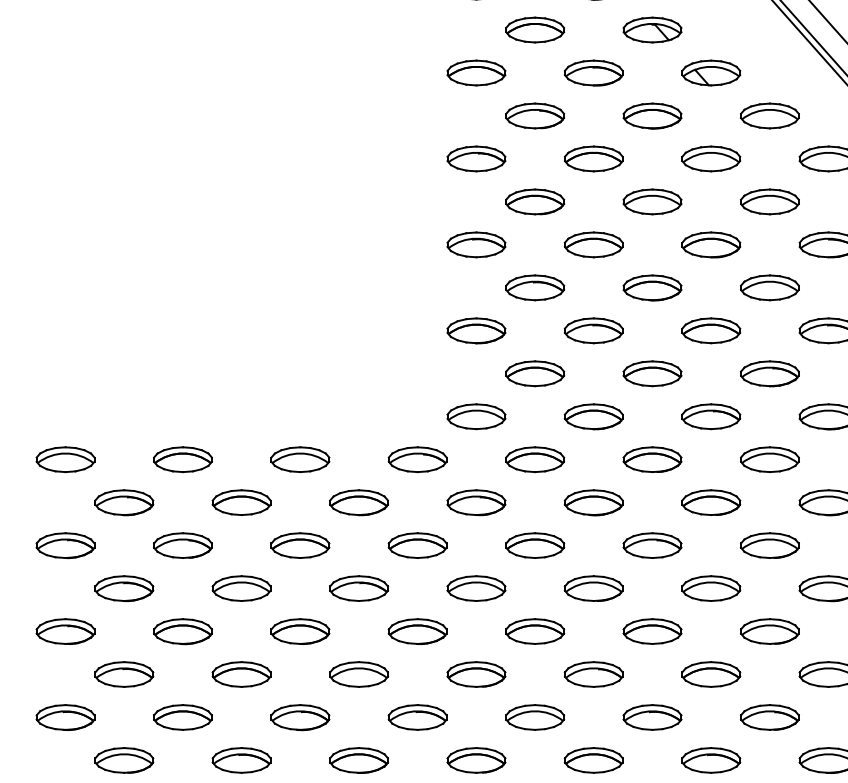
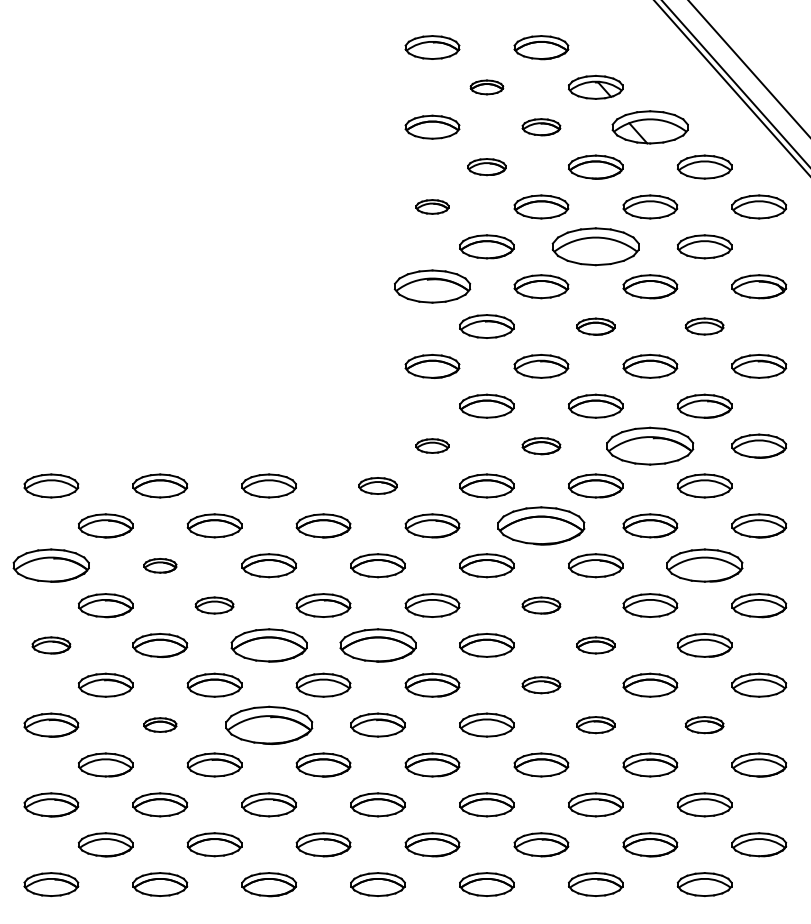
part: (534, 30) -> (486, 87), size x0.6
part: (593, 72) -> (541, 126), size x0.7
part: (711, 72) -> (650, 126), size x1.4
part: (534, 115) -> (486, 166), size x0.7
part: (476, 158) -> (432, 206), size x0.6
part: (652, 201) -> (595, 246), size x1.6
part: (476, 244) -> (432, 286), size x1.4
part: (652, 287) -> (595, 326), size x0.7
part: (769, 287) -> (704, 326), size x0.7
part: (476, 416) -> (432, 445), size x0.6
part: (593, 416) -> (541, 445), size x0.7
part: (711, 416) -> (650, 445), size x1.6
part: (417, 459) -> (377, 485), size x0.7
part: (593, 502) -> (541, 525), size x1.6
part: (65, 545) -> (51, 565), size x1.4
part: (183, 545) -> (160, 565), size x0.6
part: (769, 545) -> (704, 565), size x1.4
part: (241, 588) -> (214, 605), size x0.7
part: (593, 588) -> (541, 605), size x0.7
part: (65, 631) -> (51, 645), size x0.7
part: (299, 631) -> (268, 645), size x1.4
part: (417, 631) -> (377, 645), size x1.4
part: (652, 631) -> (595, 645), size x0.7
part: (593, 673) -> (541, 684), size x0.7
part: (183, 716) -> (160, 724), size x0.6
part: (299, 716) -> (268, 724), size x1.6
part: (652, 716) -> (595, 724), size x0.7
part: (769, 716) -> (704, 724), size x0.7

